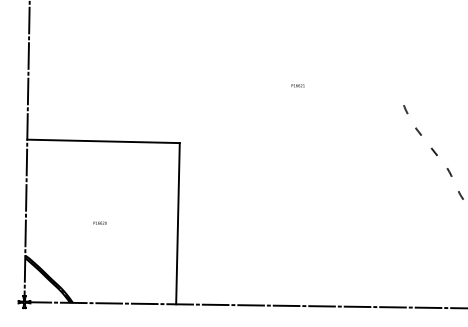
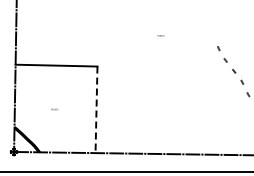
line: (177, 224) -> (96, 110), solid -> dashed

